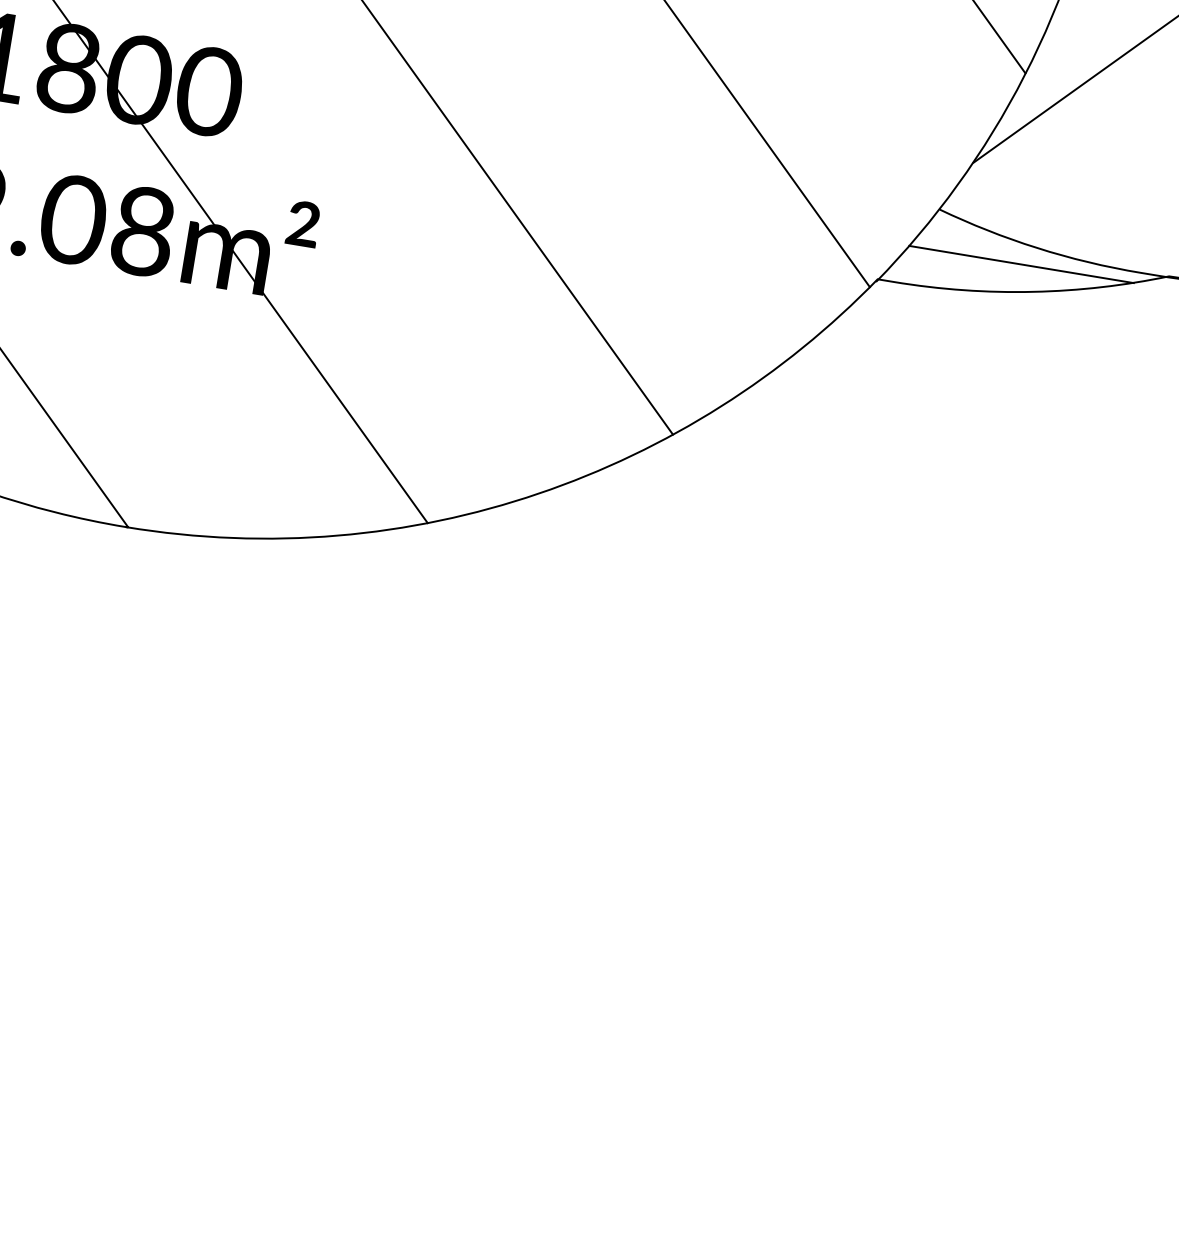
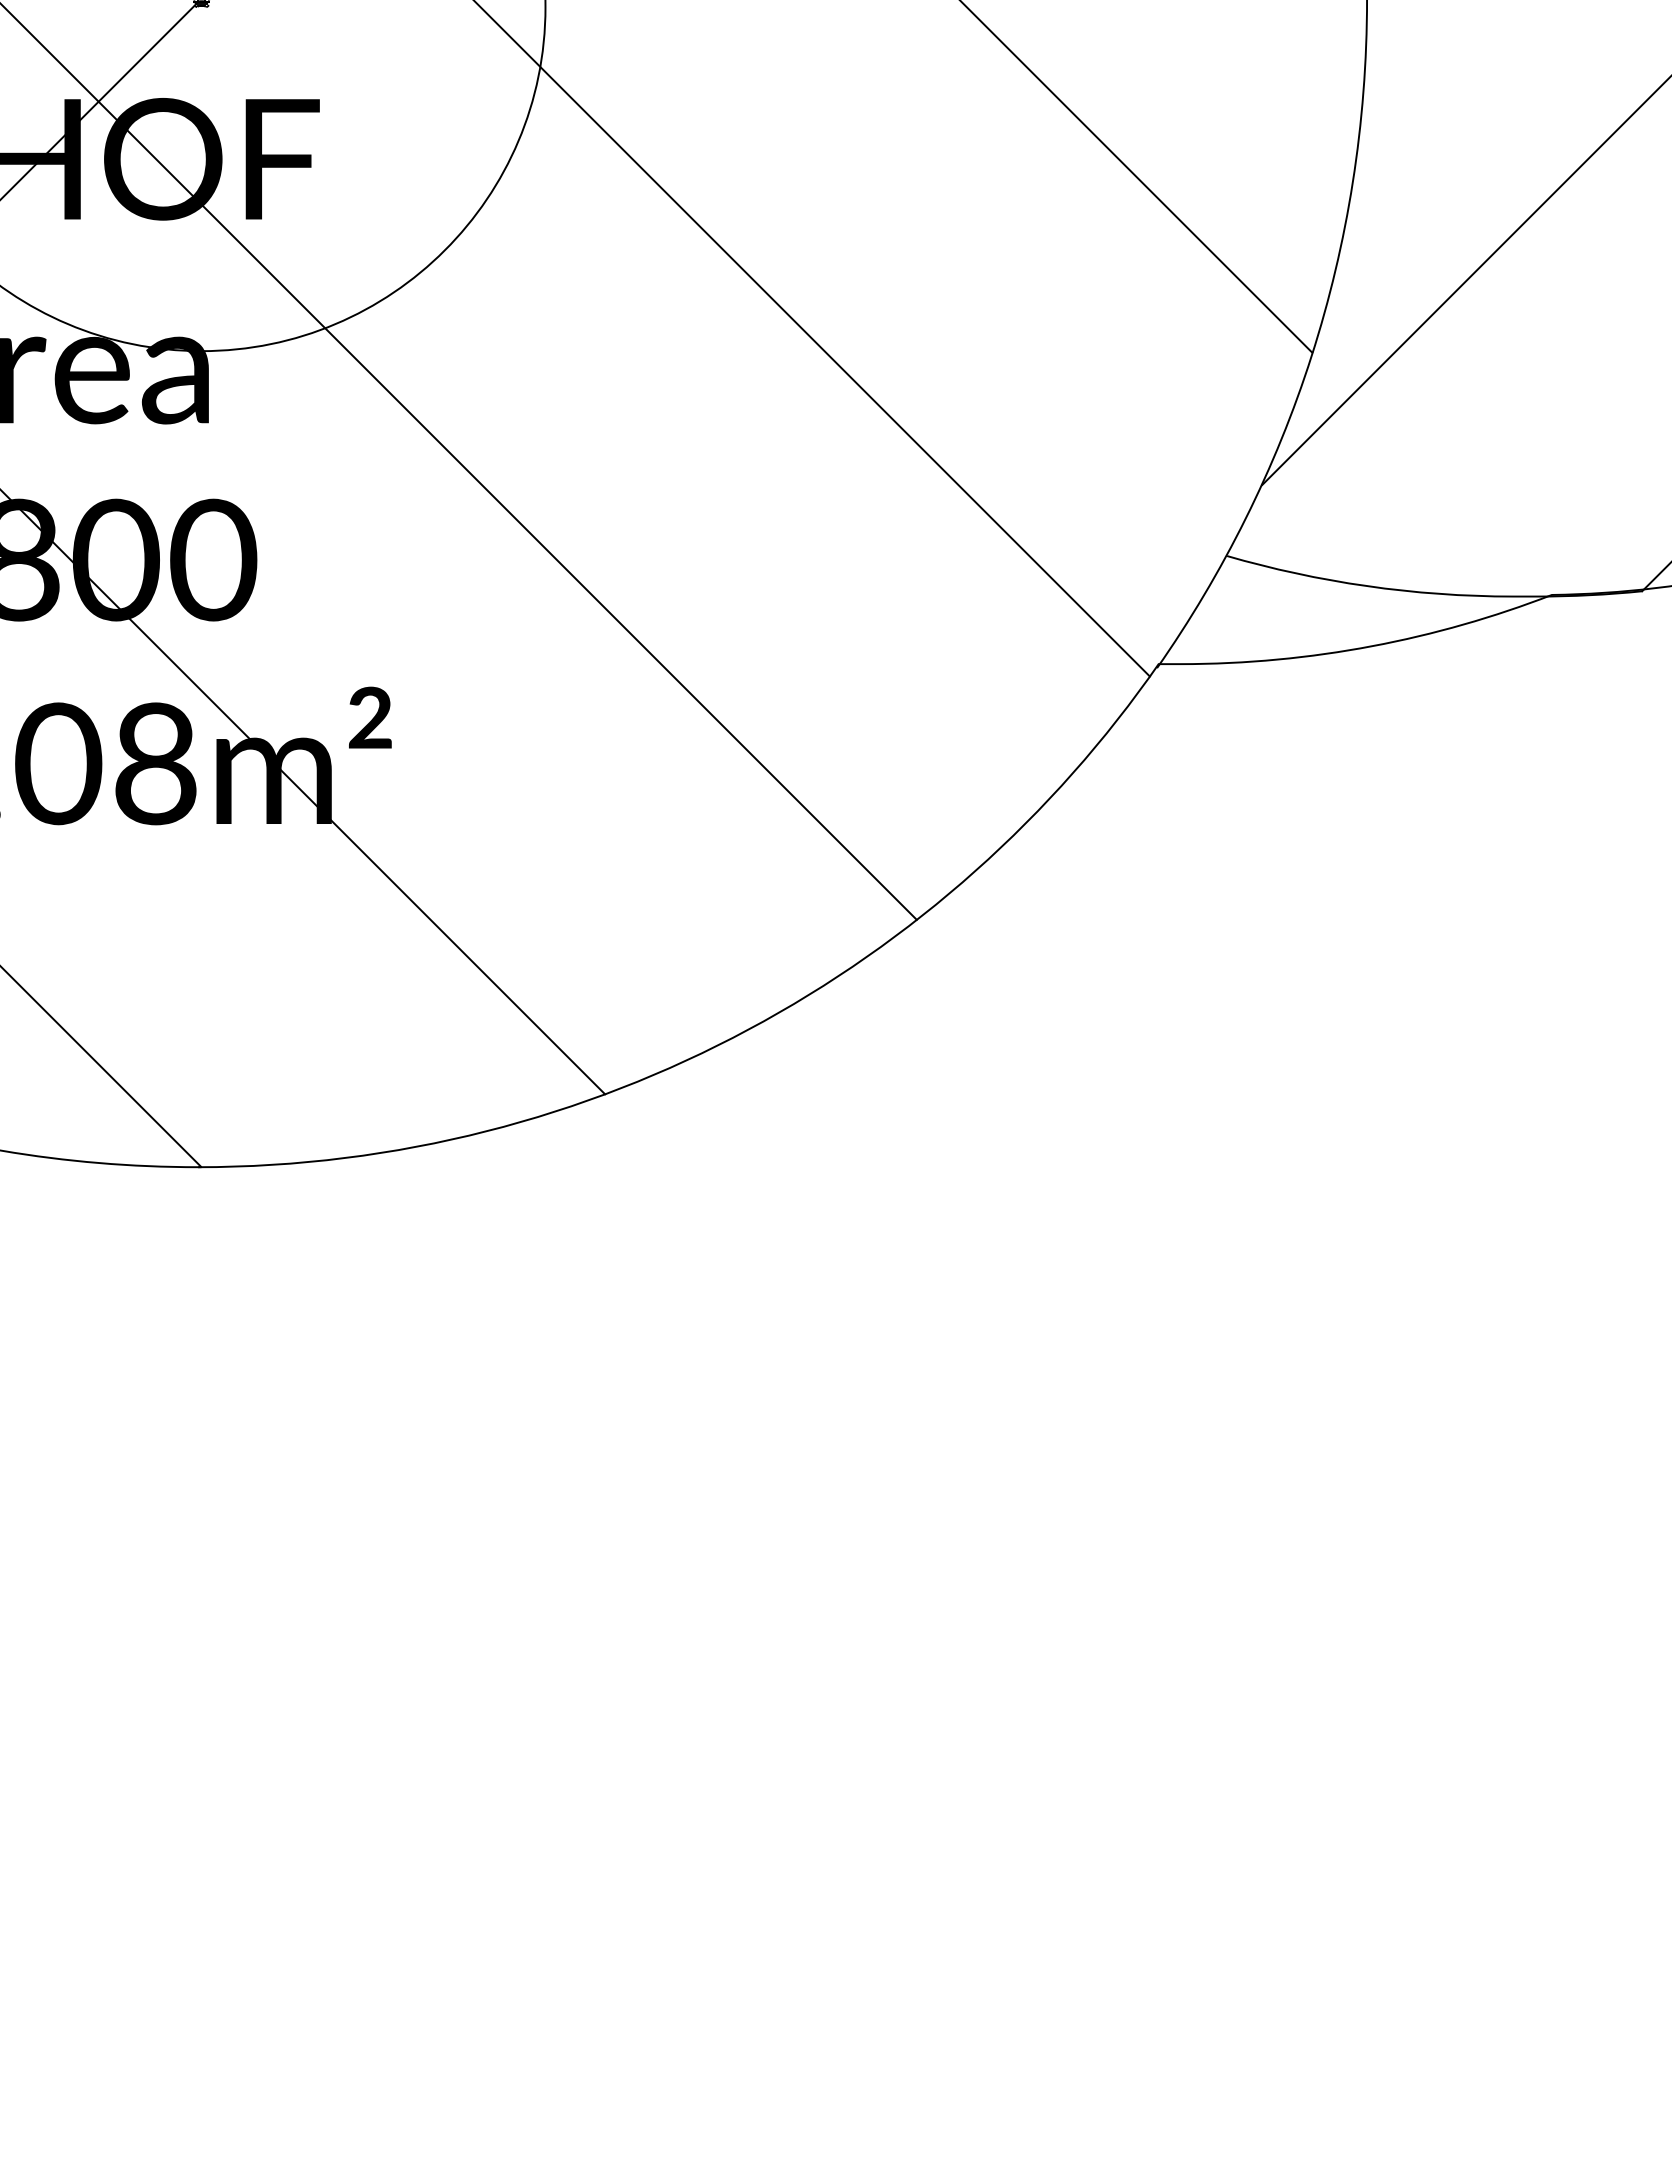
line: (1021, 264) -> (1349, 611), removed

